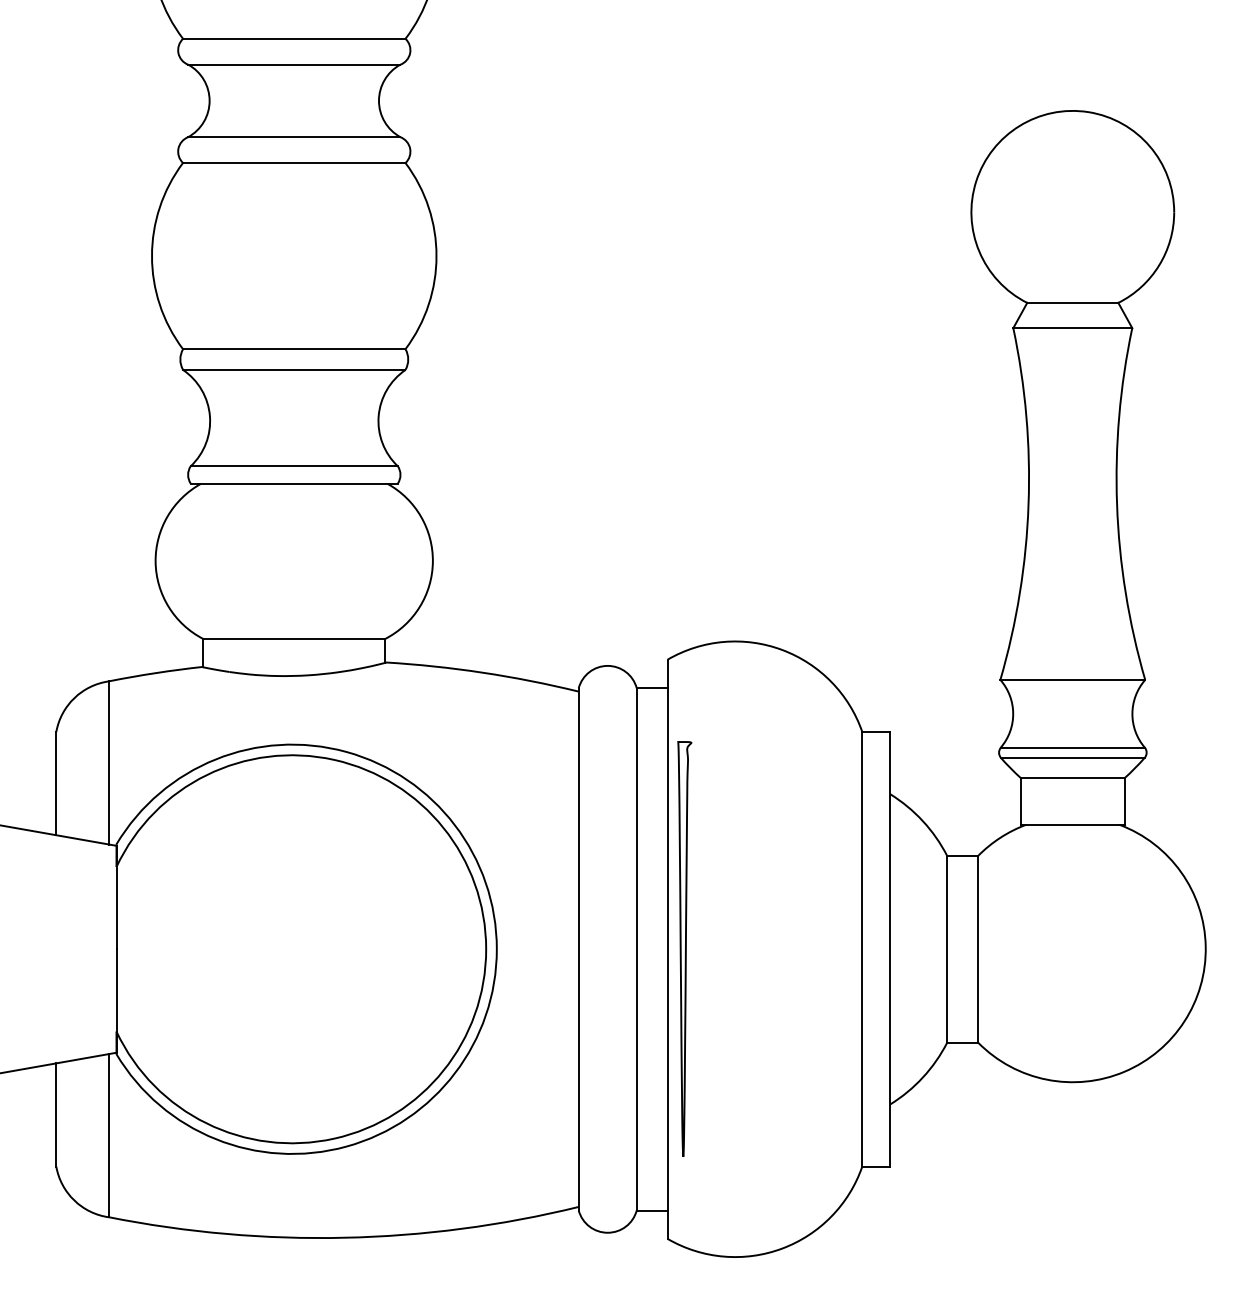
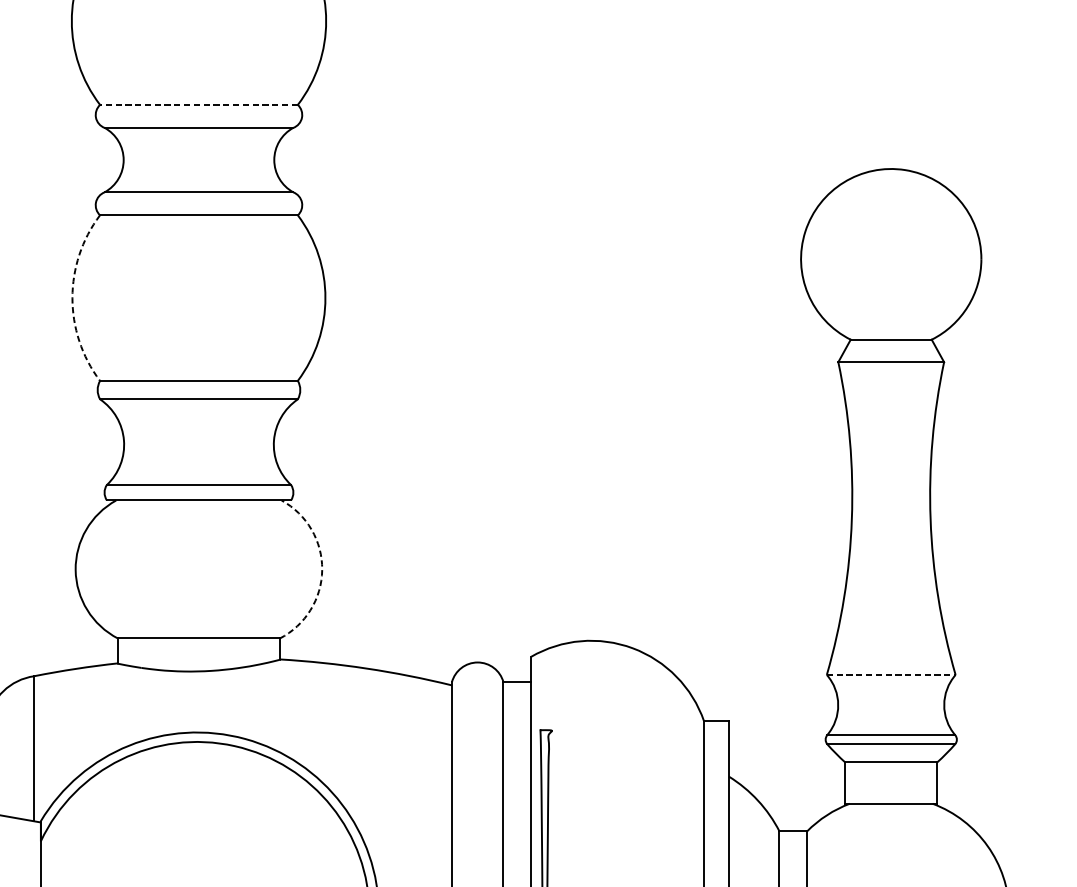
line: (293, 38) -> (198, 104), solid -> dashed
arc: (152, 256) -> (72, 298), solid -> dashed
arc: (432, 561) -> (321, 569), solid -> dashed
line: (1073, 679) -> (891, 674), solid -> dashed

